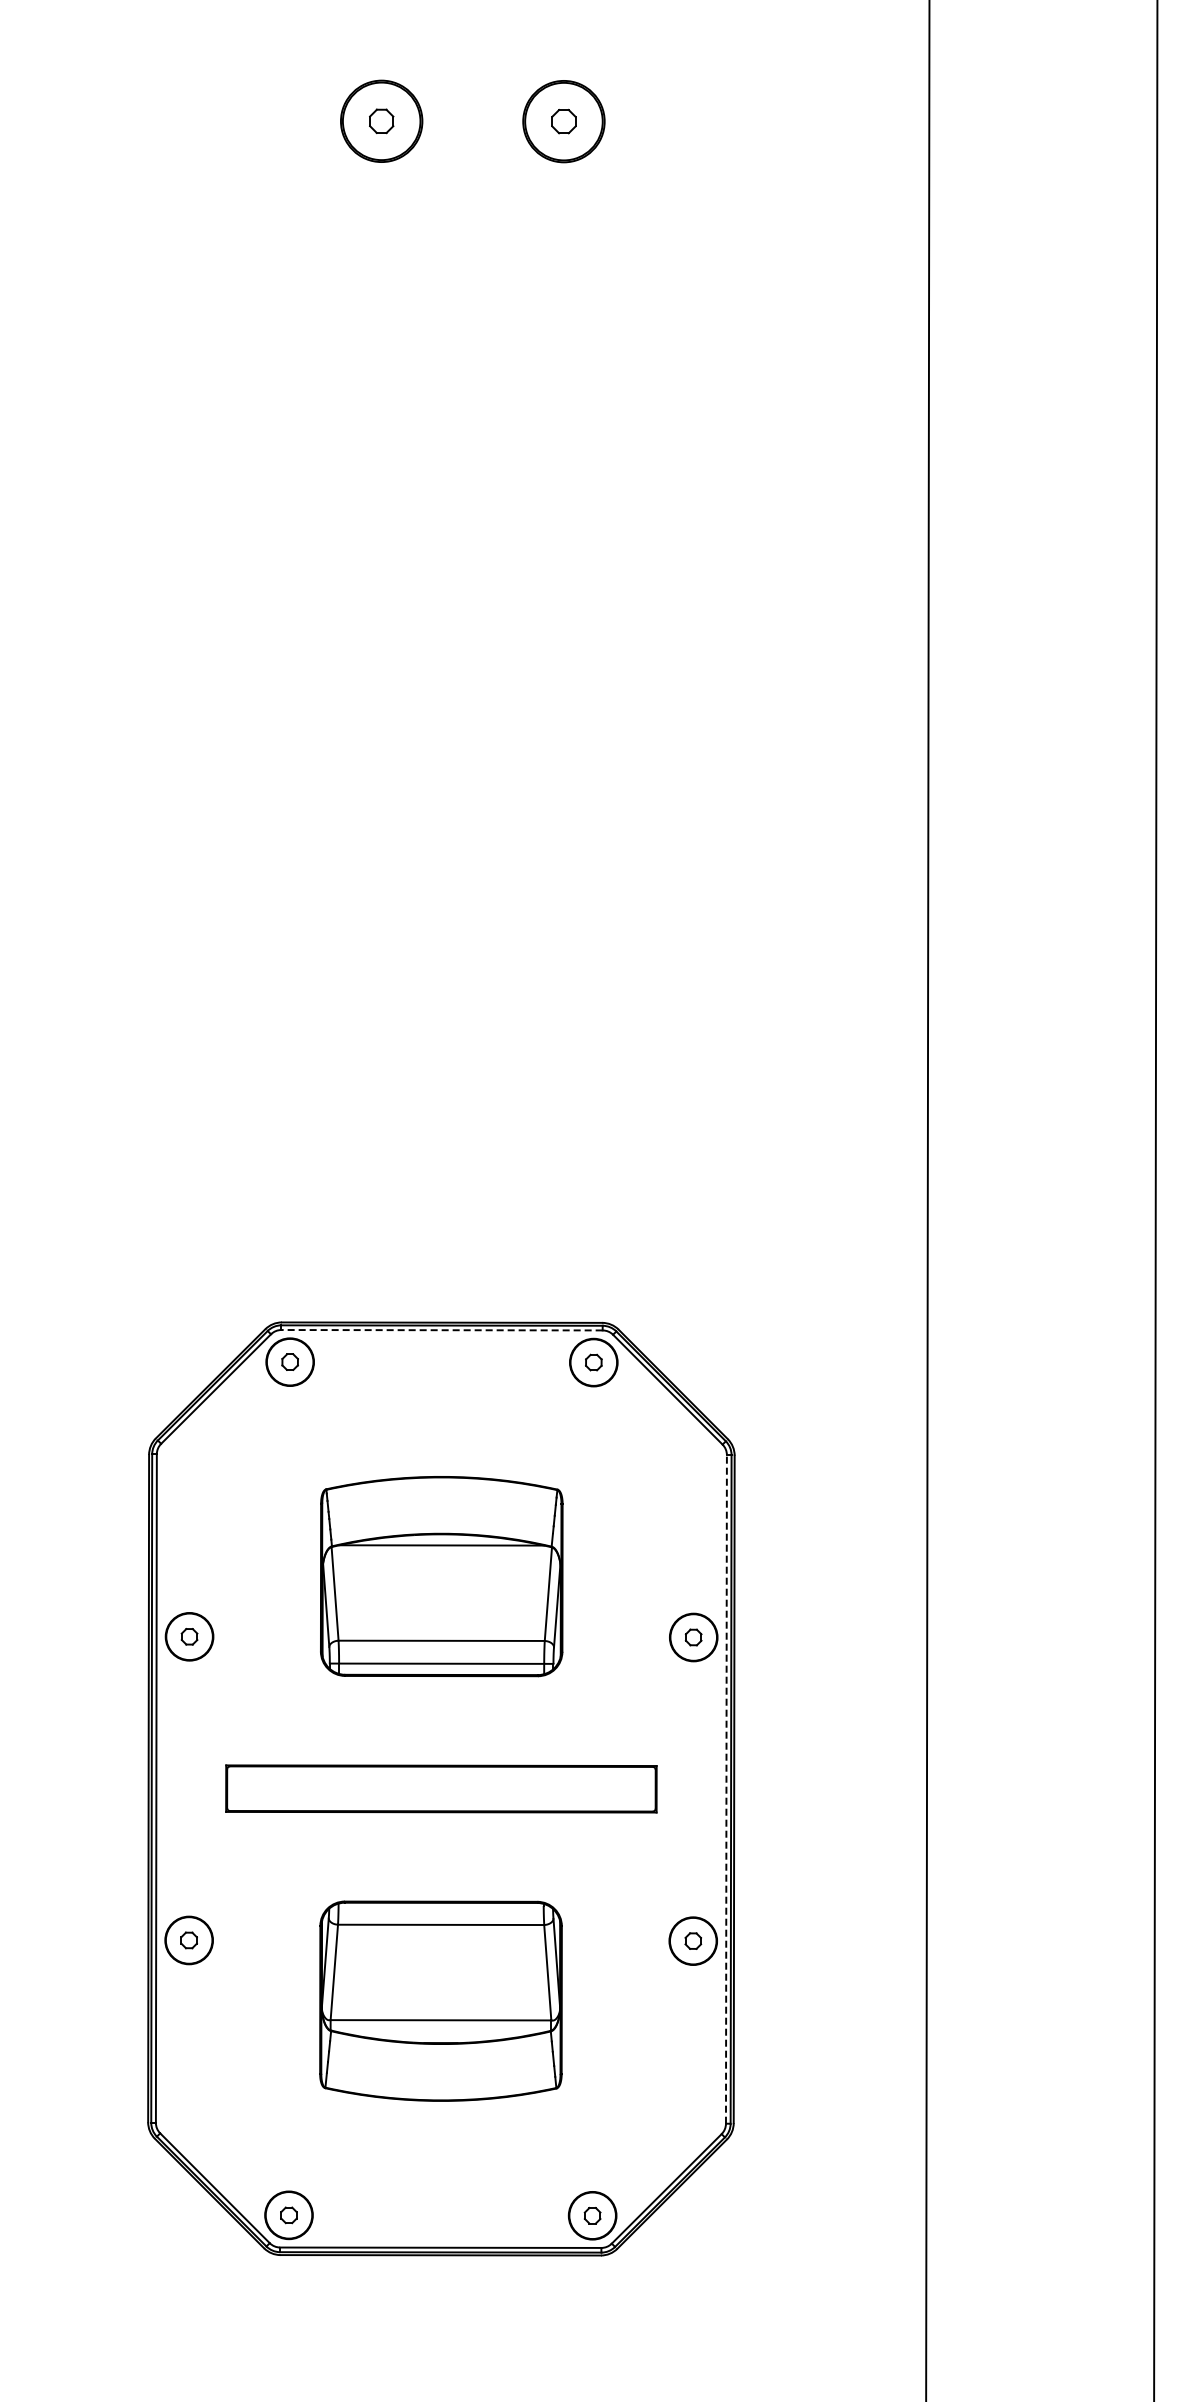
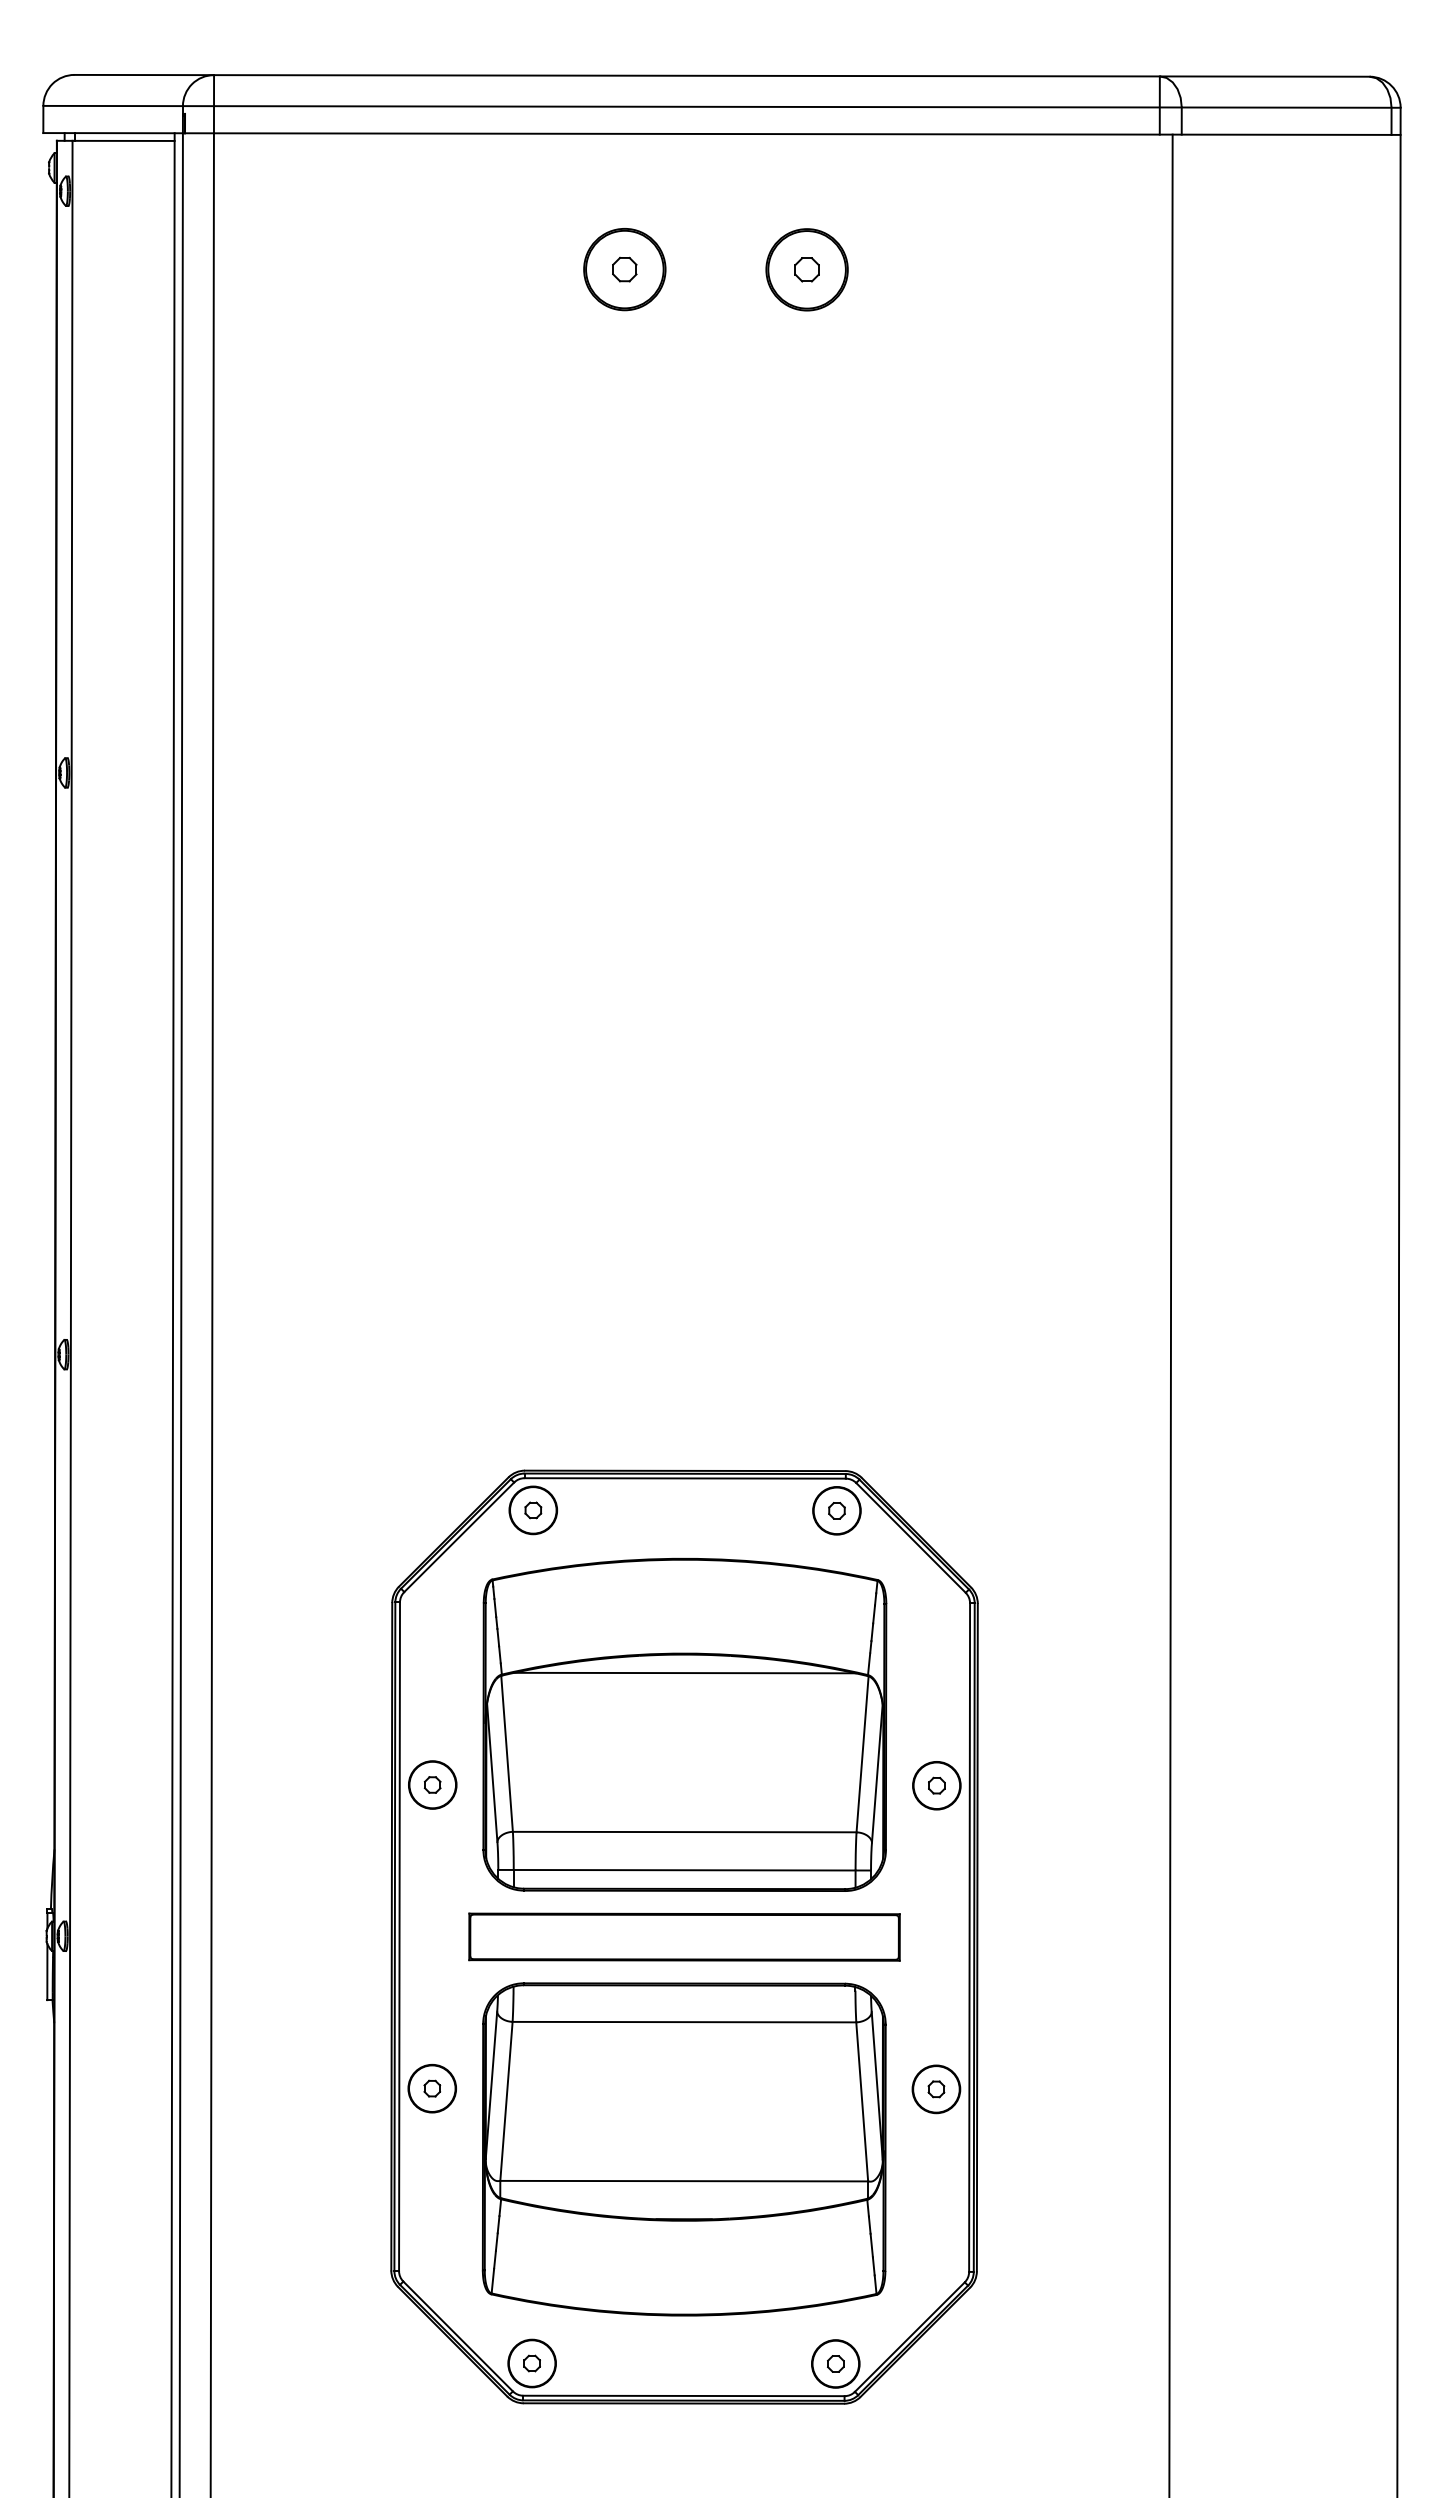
line: (442, 1330) -> (685, 1478), dashed -> solid
part: (441, 1576) -> (684, 1724), size x1.67
line: (726, 1789) -> (969, 1937), dashed -> solid
part: (440, 2001) -> (683, 2149), size x1.67

